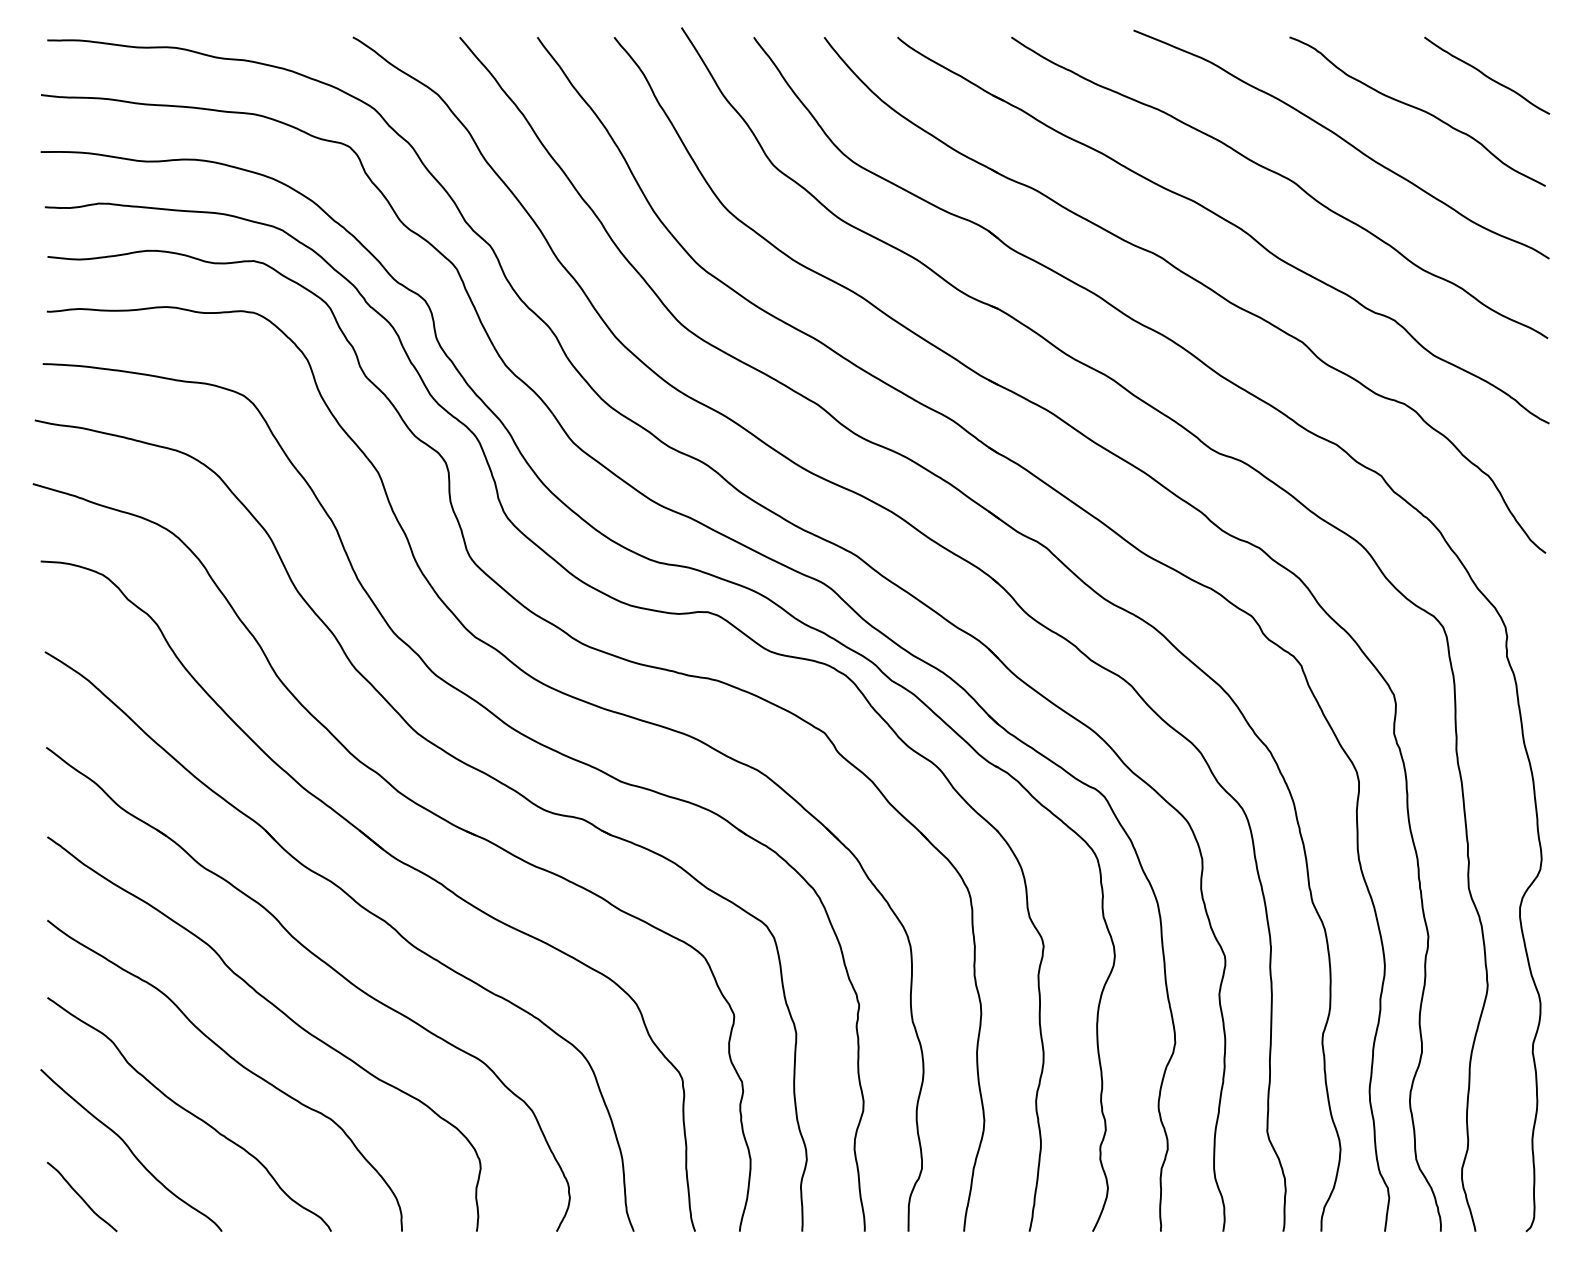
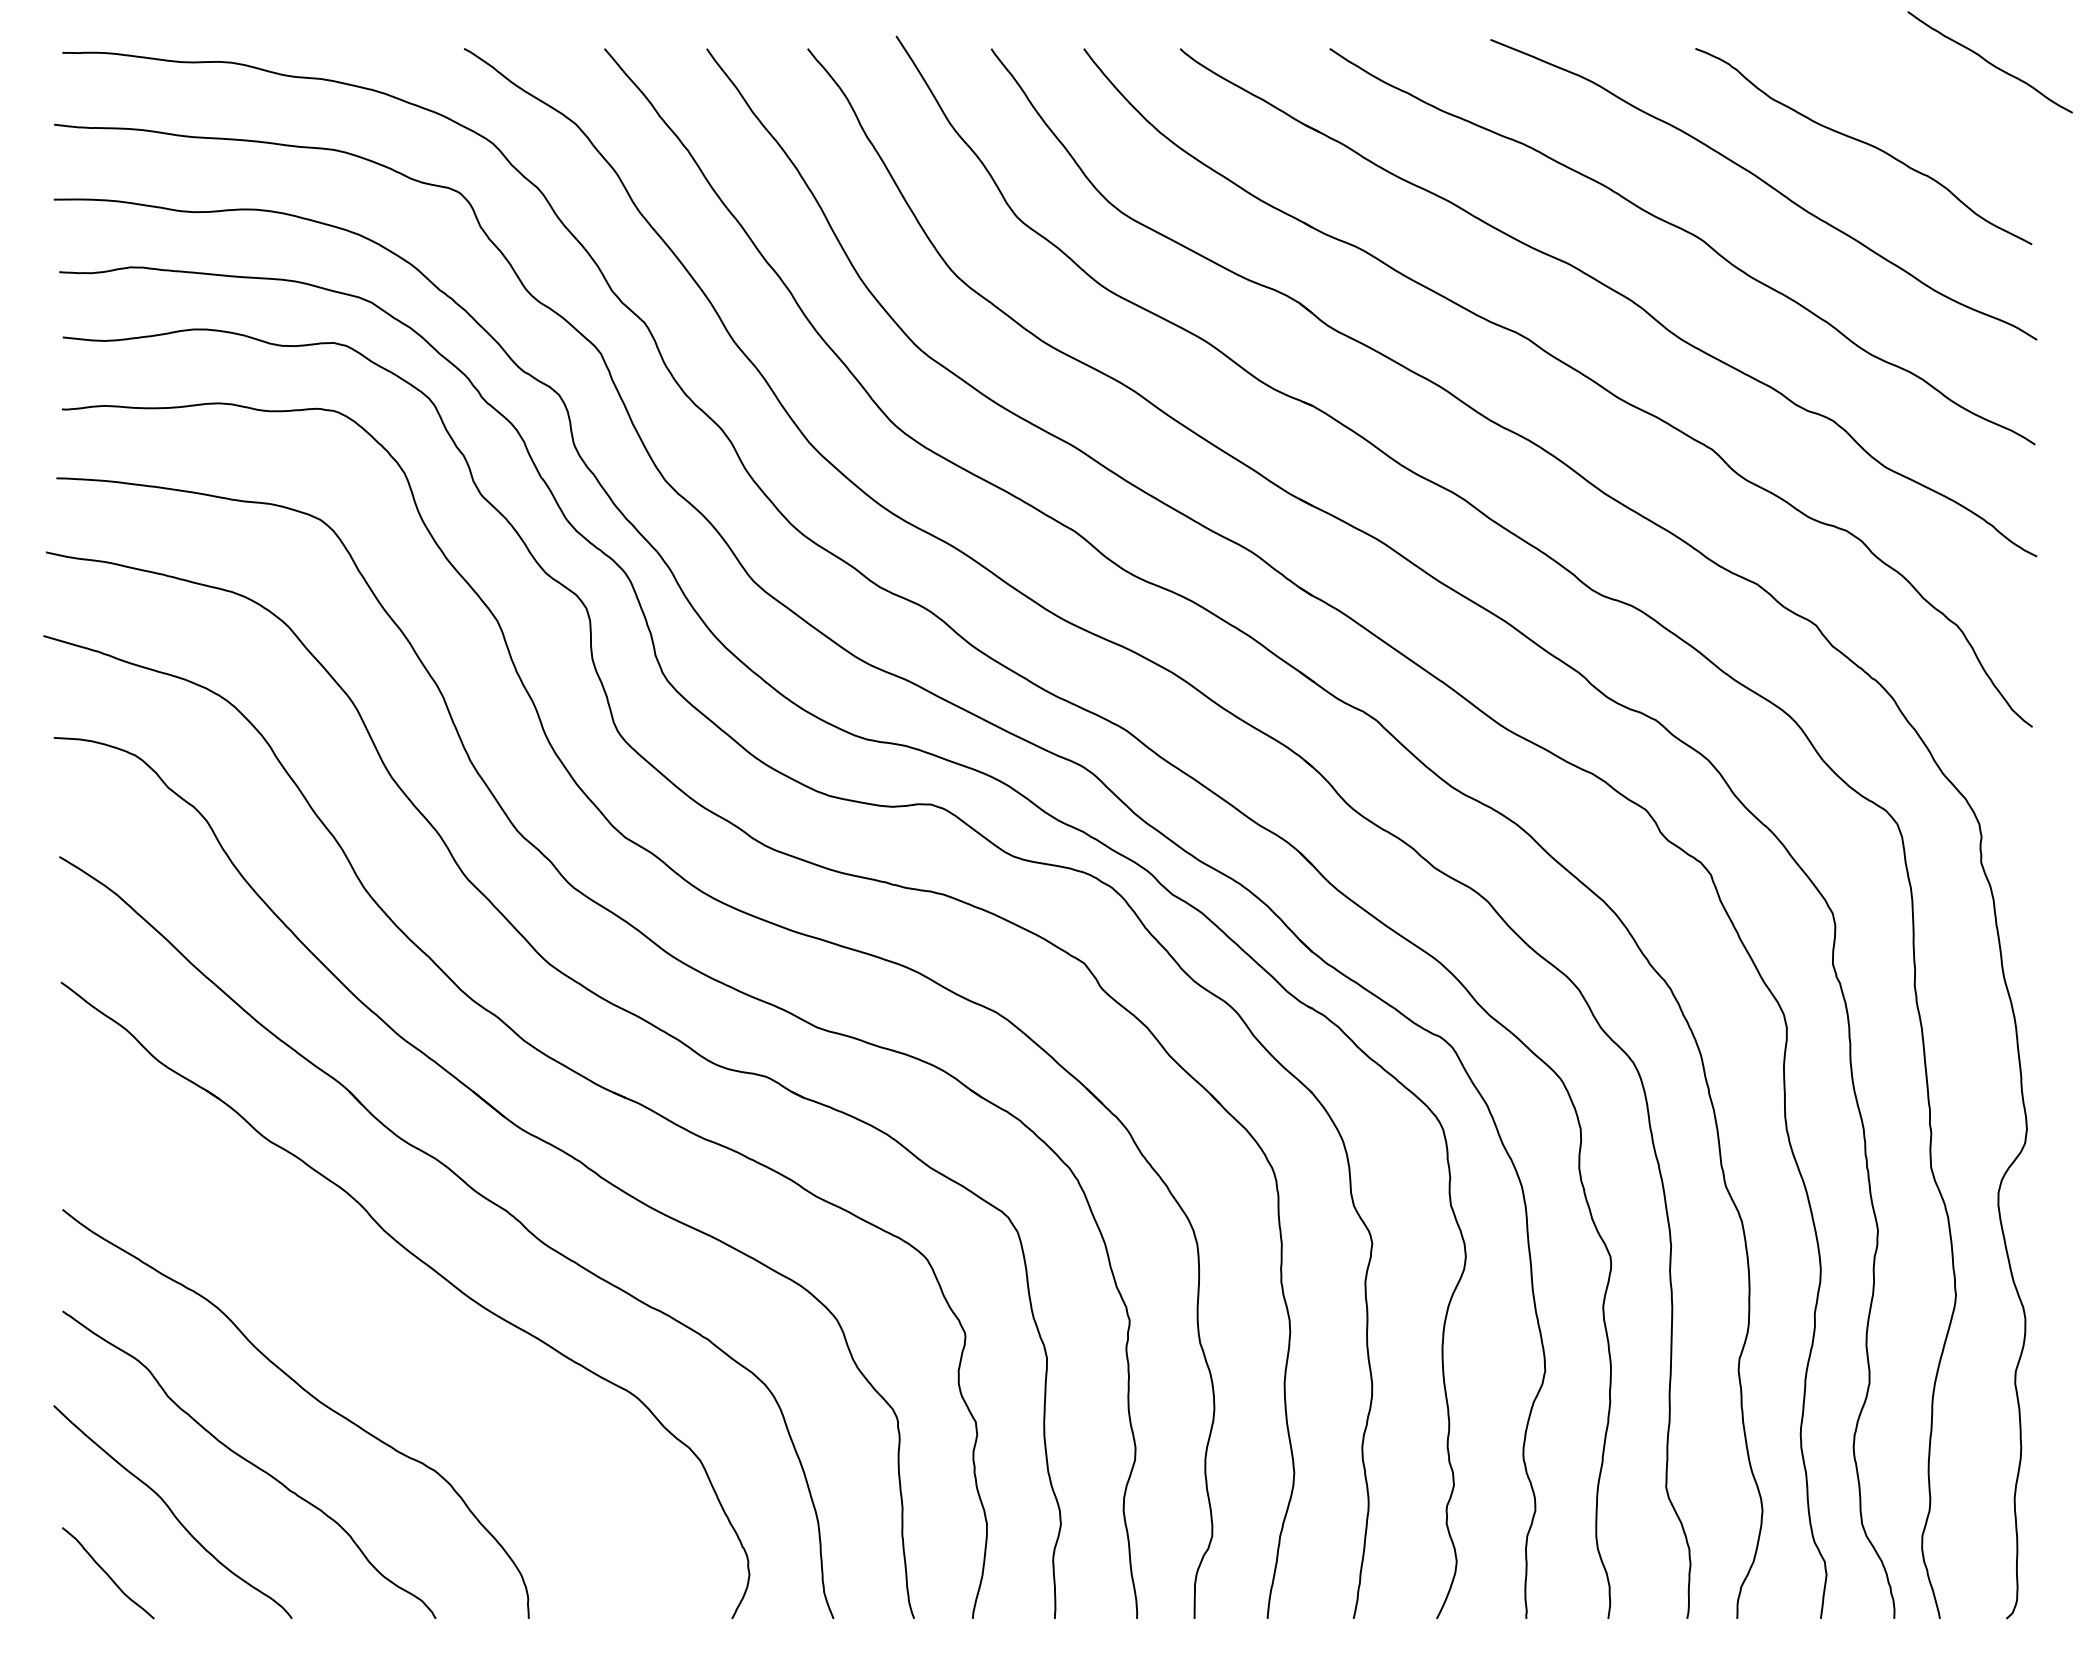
curve: (1486, 75) -> (1989, 62), moved
curve: (280, 1011) -> (368, 1329), removed

